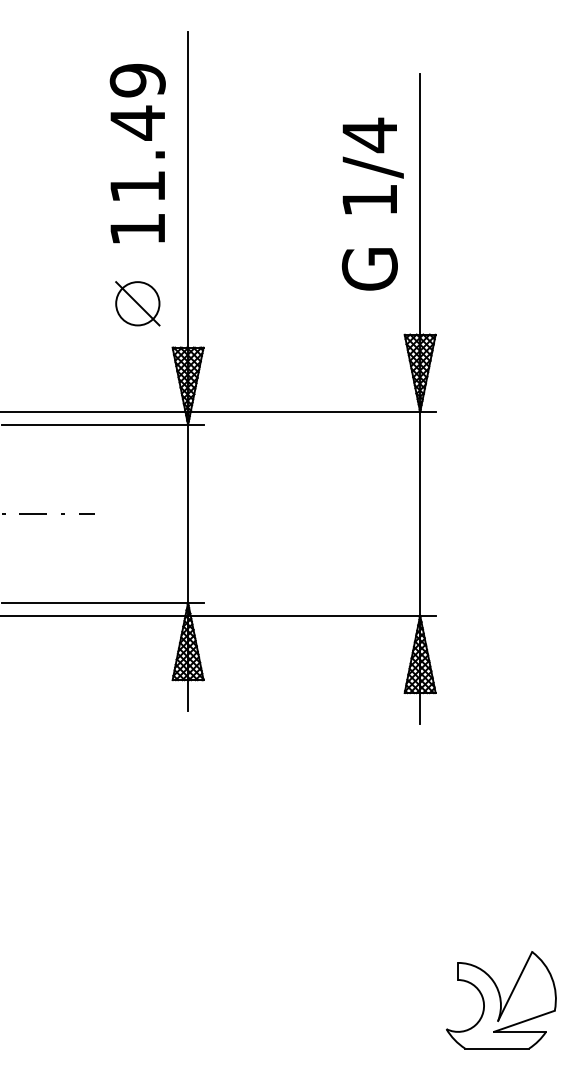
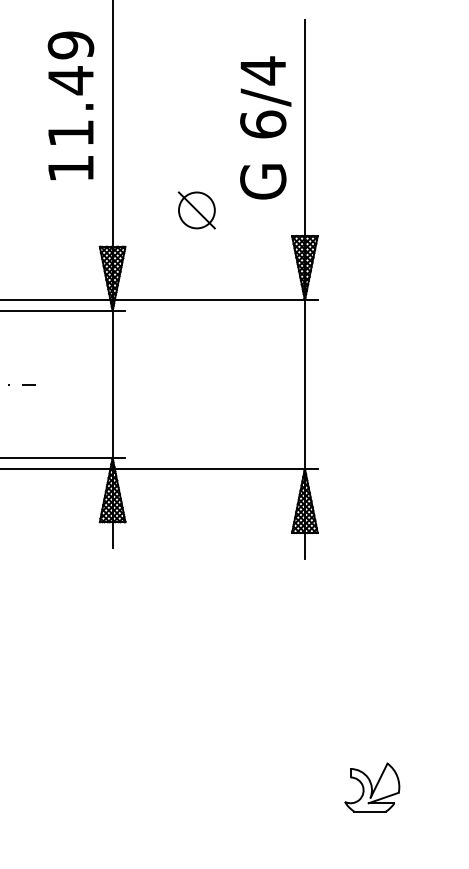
text: (137, 153) -> (70, 105), moved
text: (369, 199) -> (262, 124), 1/4 -> 6/4
part: (137, 303) -> (196, 210), moved
part: (501, 1000) -> (372, 787), size x0.6

